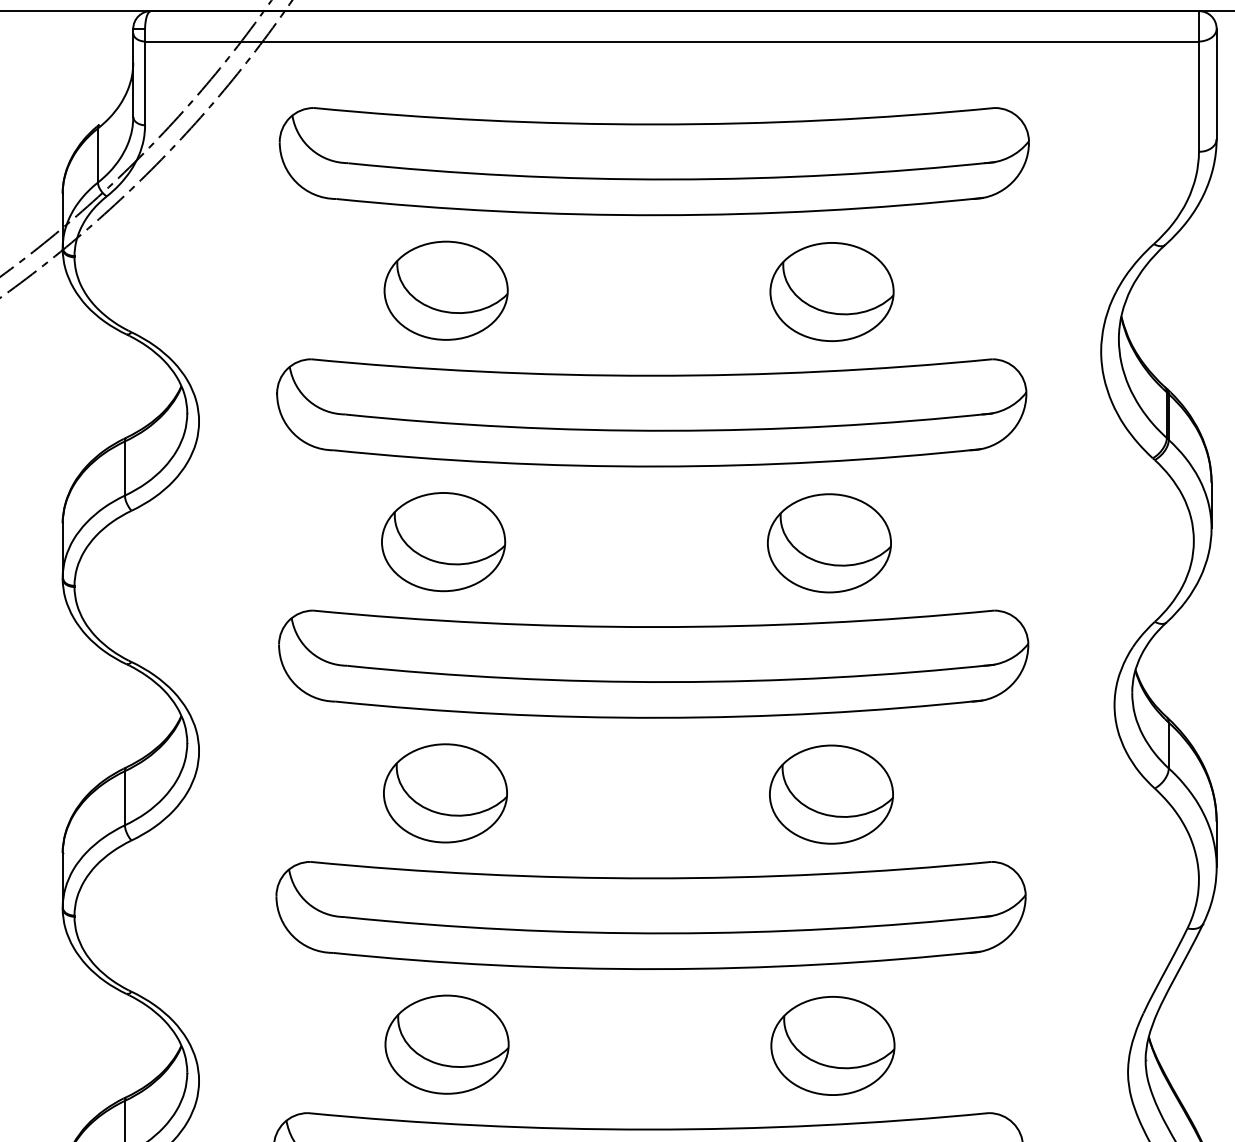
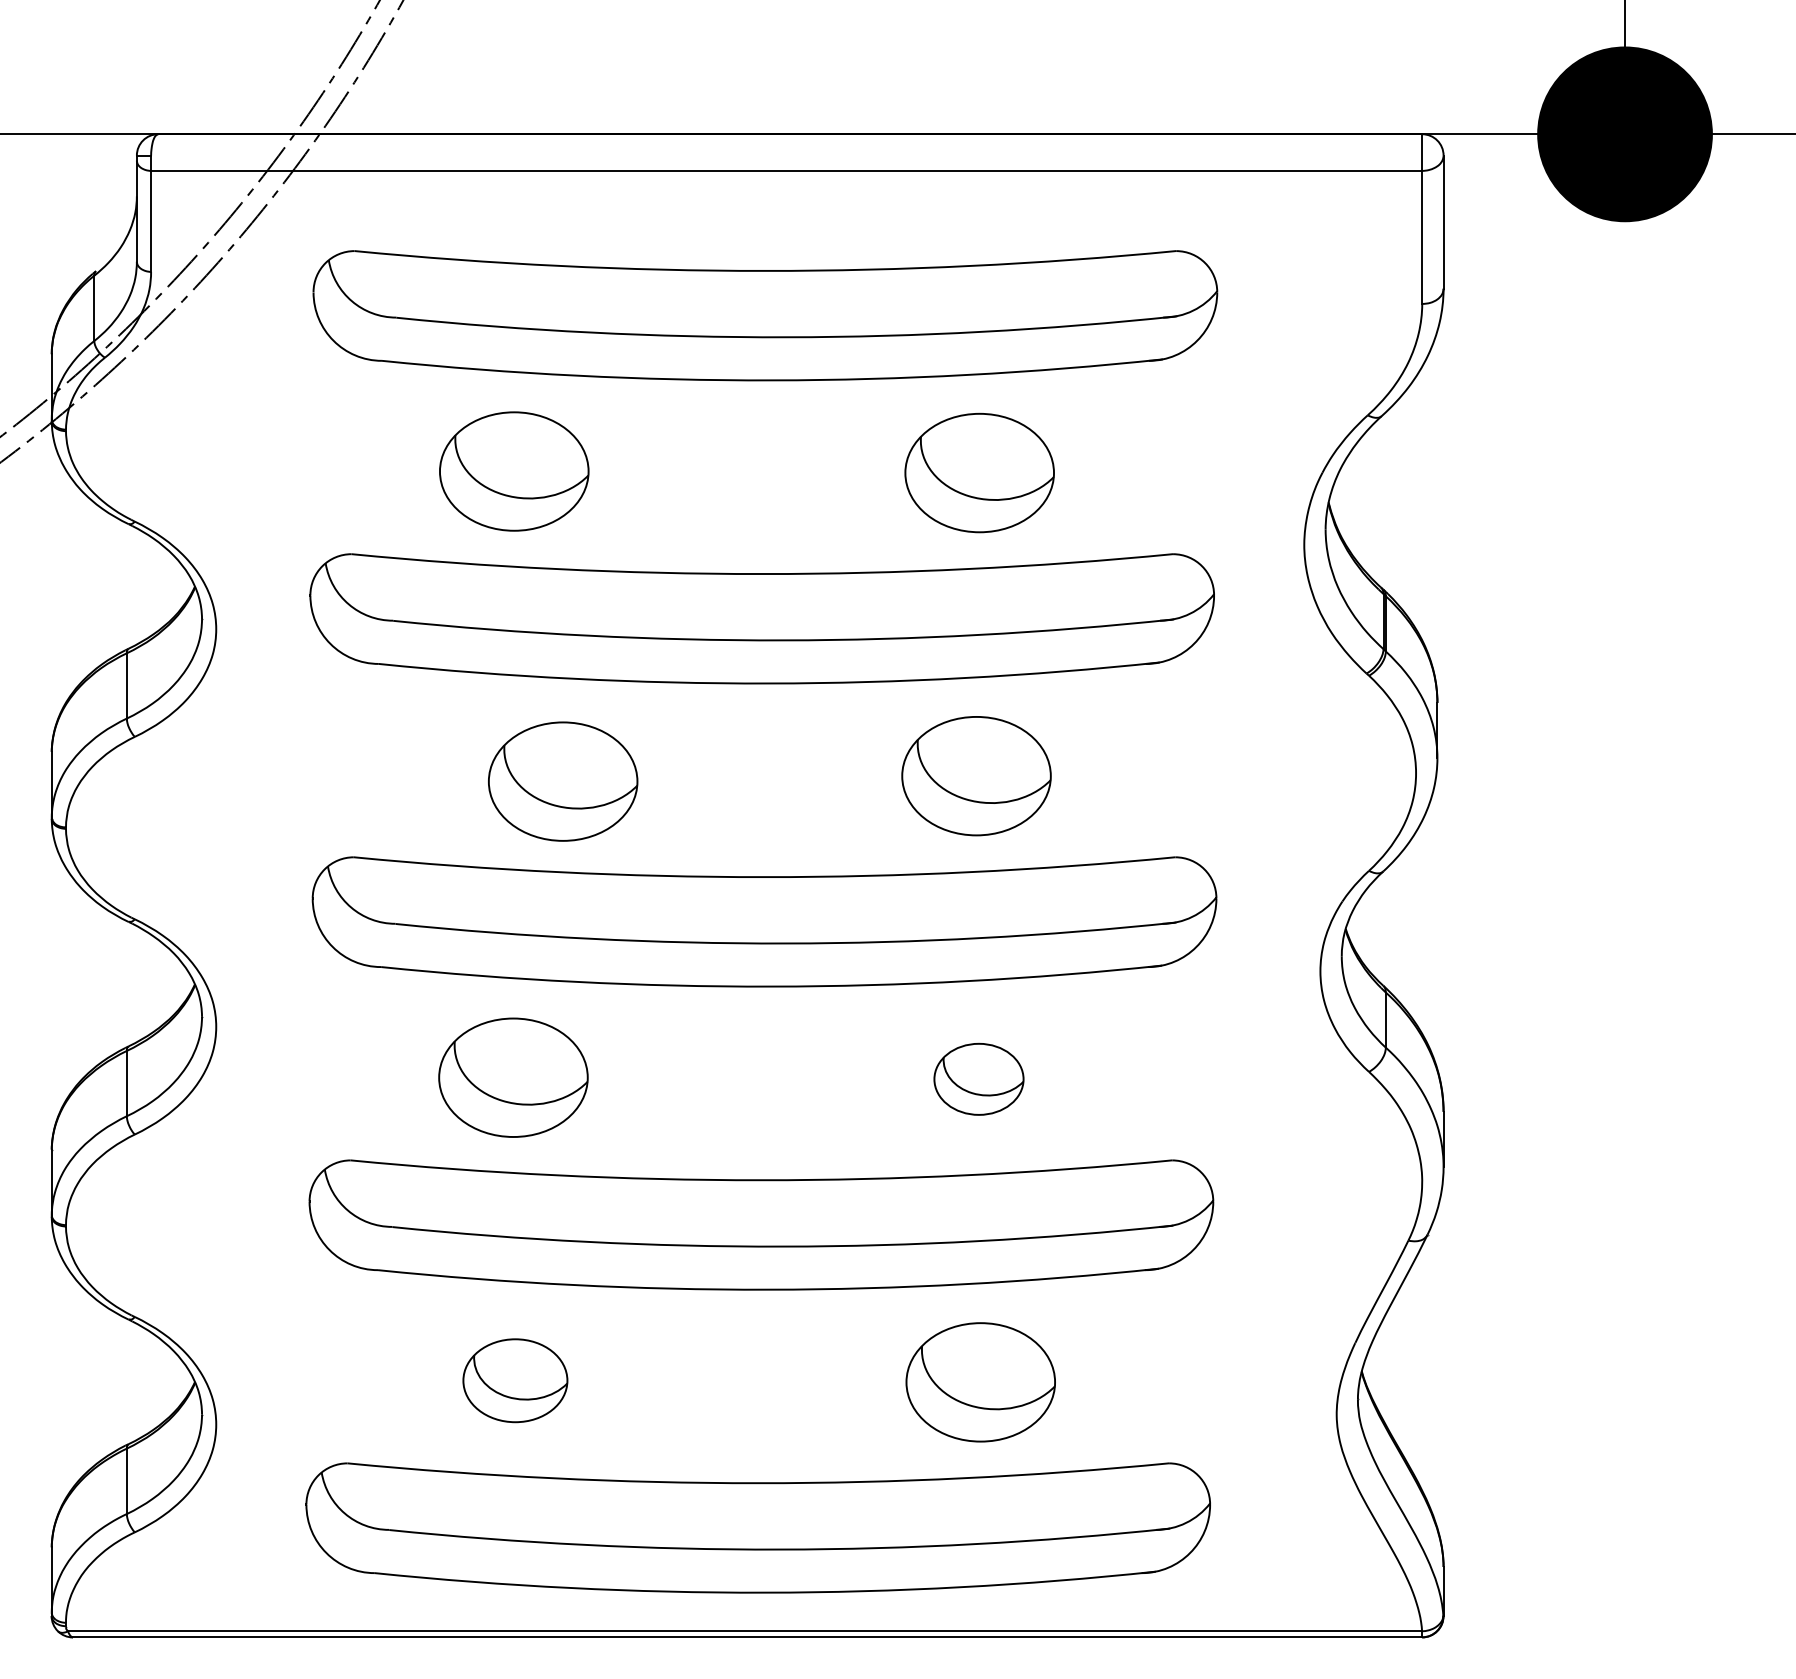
part: (443, 541) -> (563, 781), moved
part: (831, 794) -> (978, 1079), size x0.6
part: (447, 1044) -> (515, 1380), size x0.7

